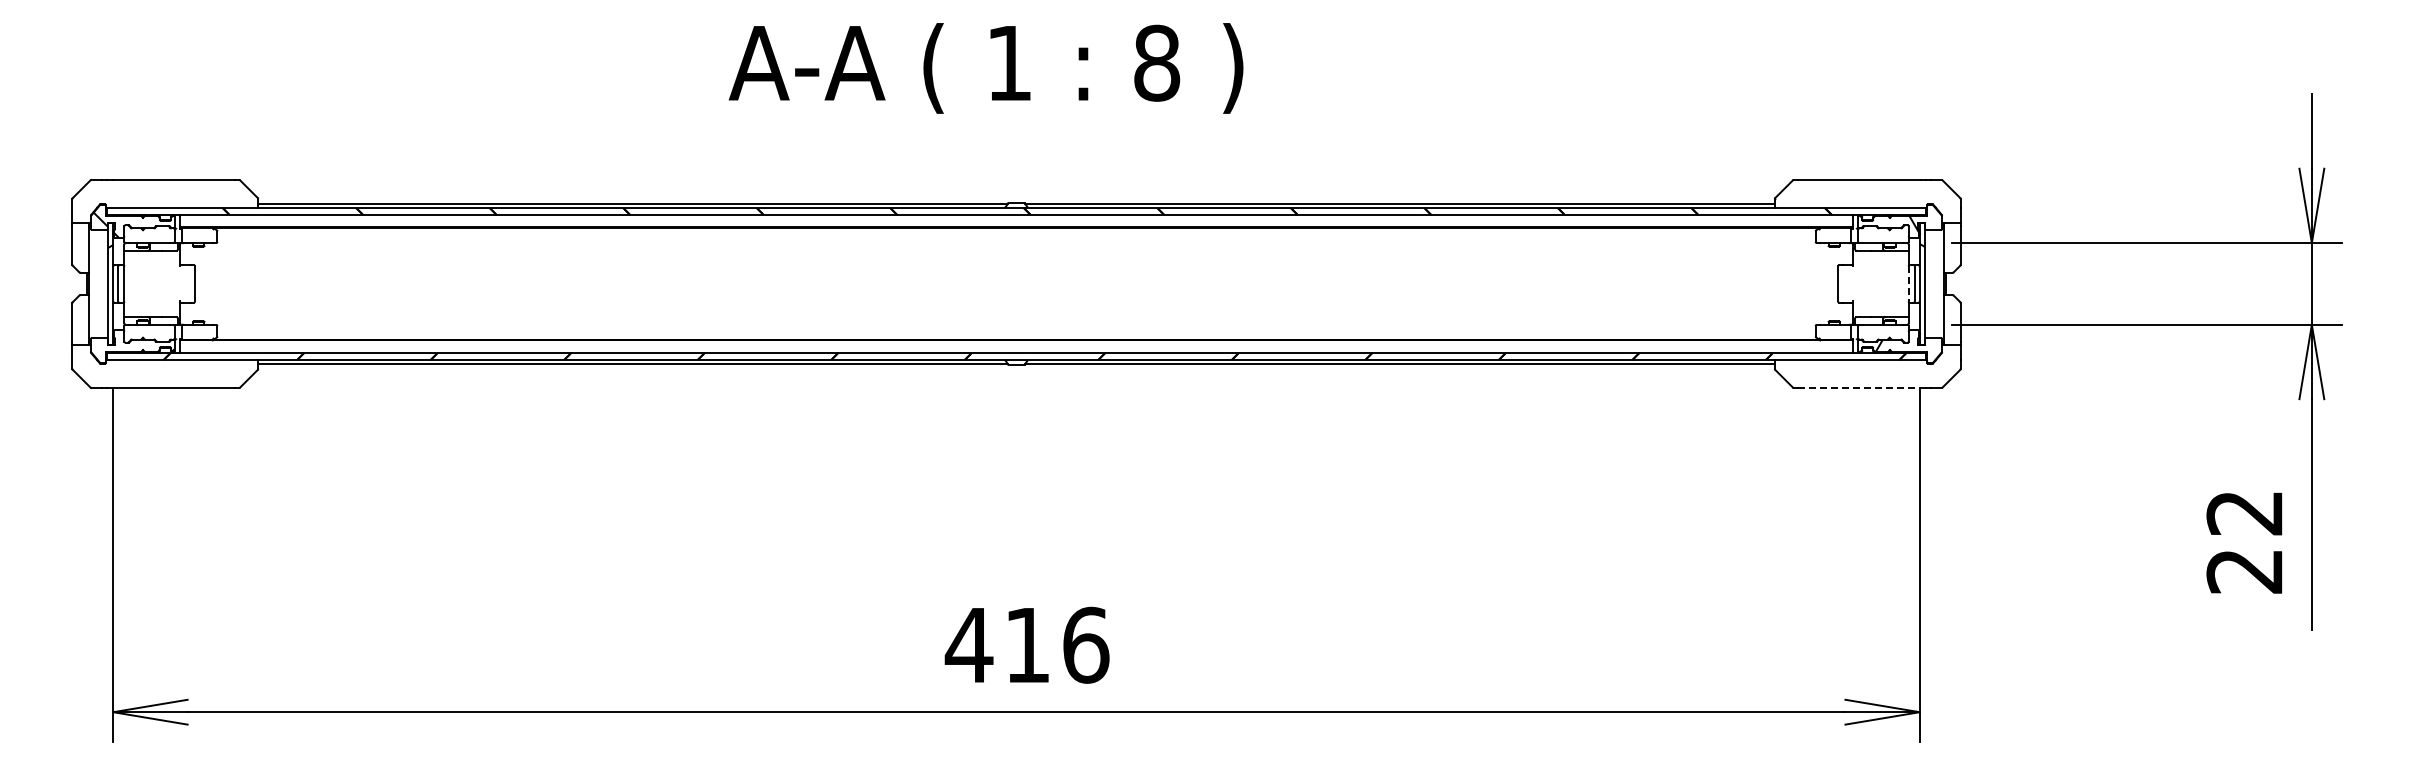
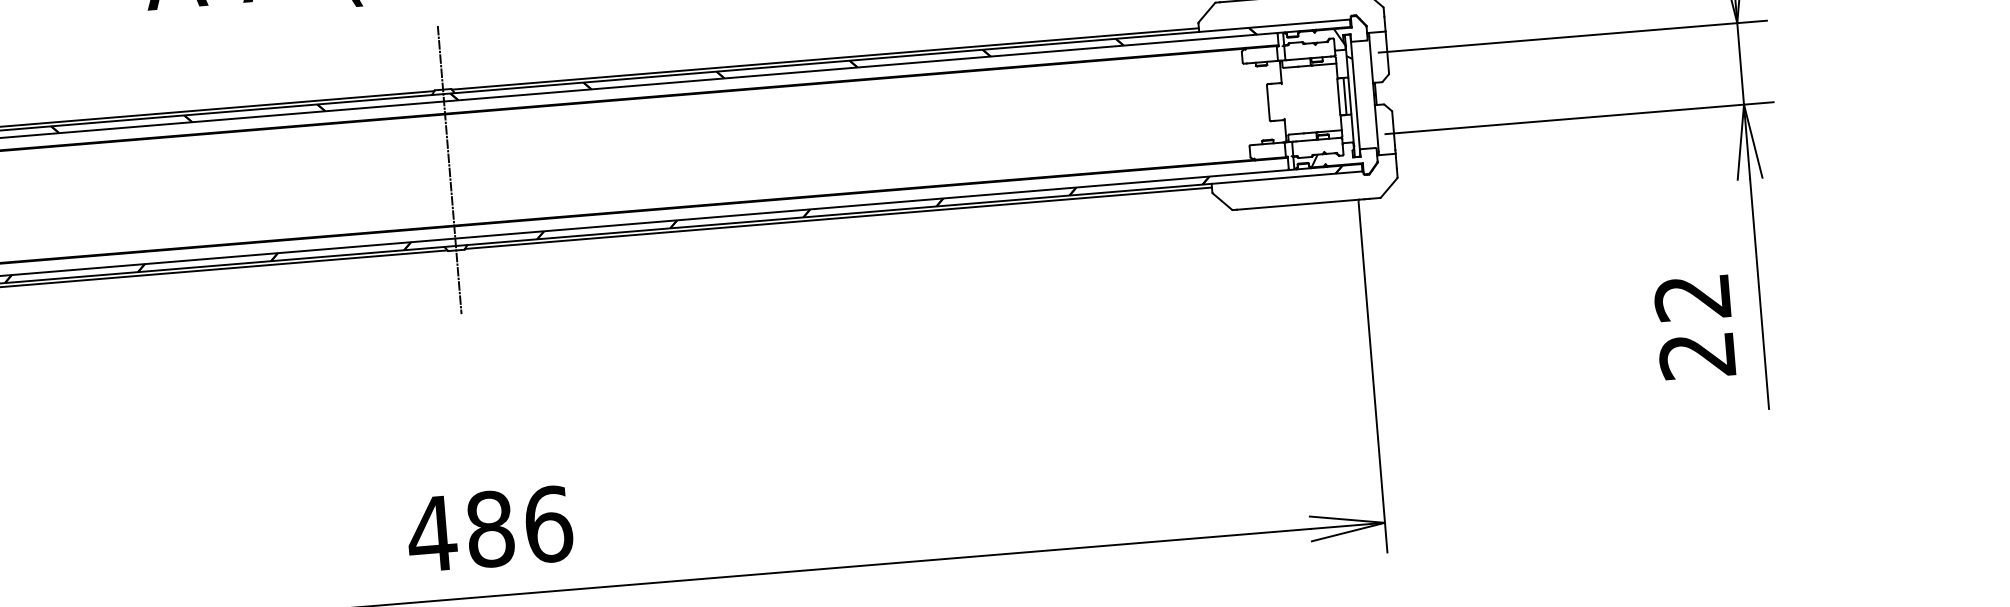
line: (1016, 283) -> (449, 169), added
line: (1908, 284) -> (1338, 97), dashed -> solid
line: (1859, 388) -> (1298, 205), dashed -> solid
text: (1027, 644) -> (490, 528), 416 -> 486

